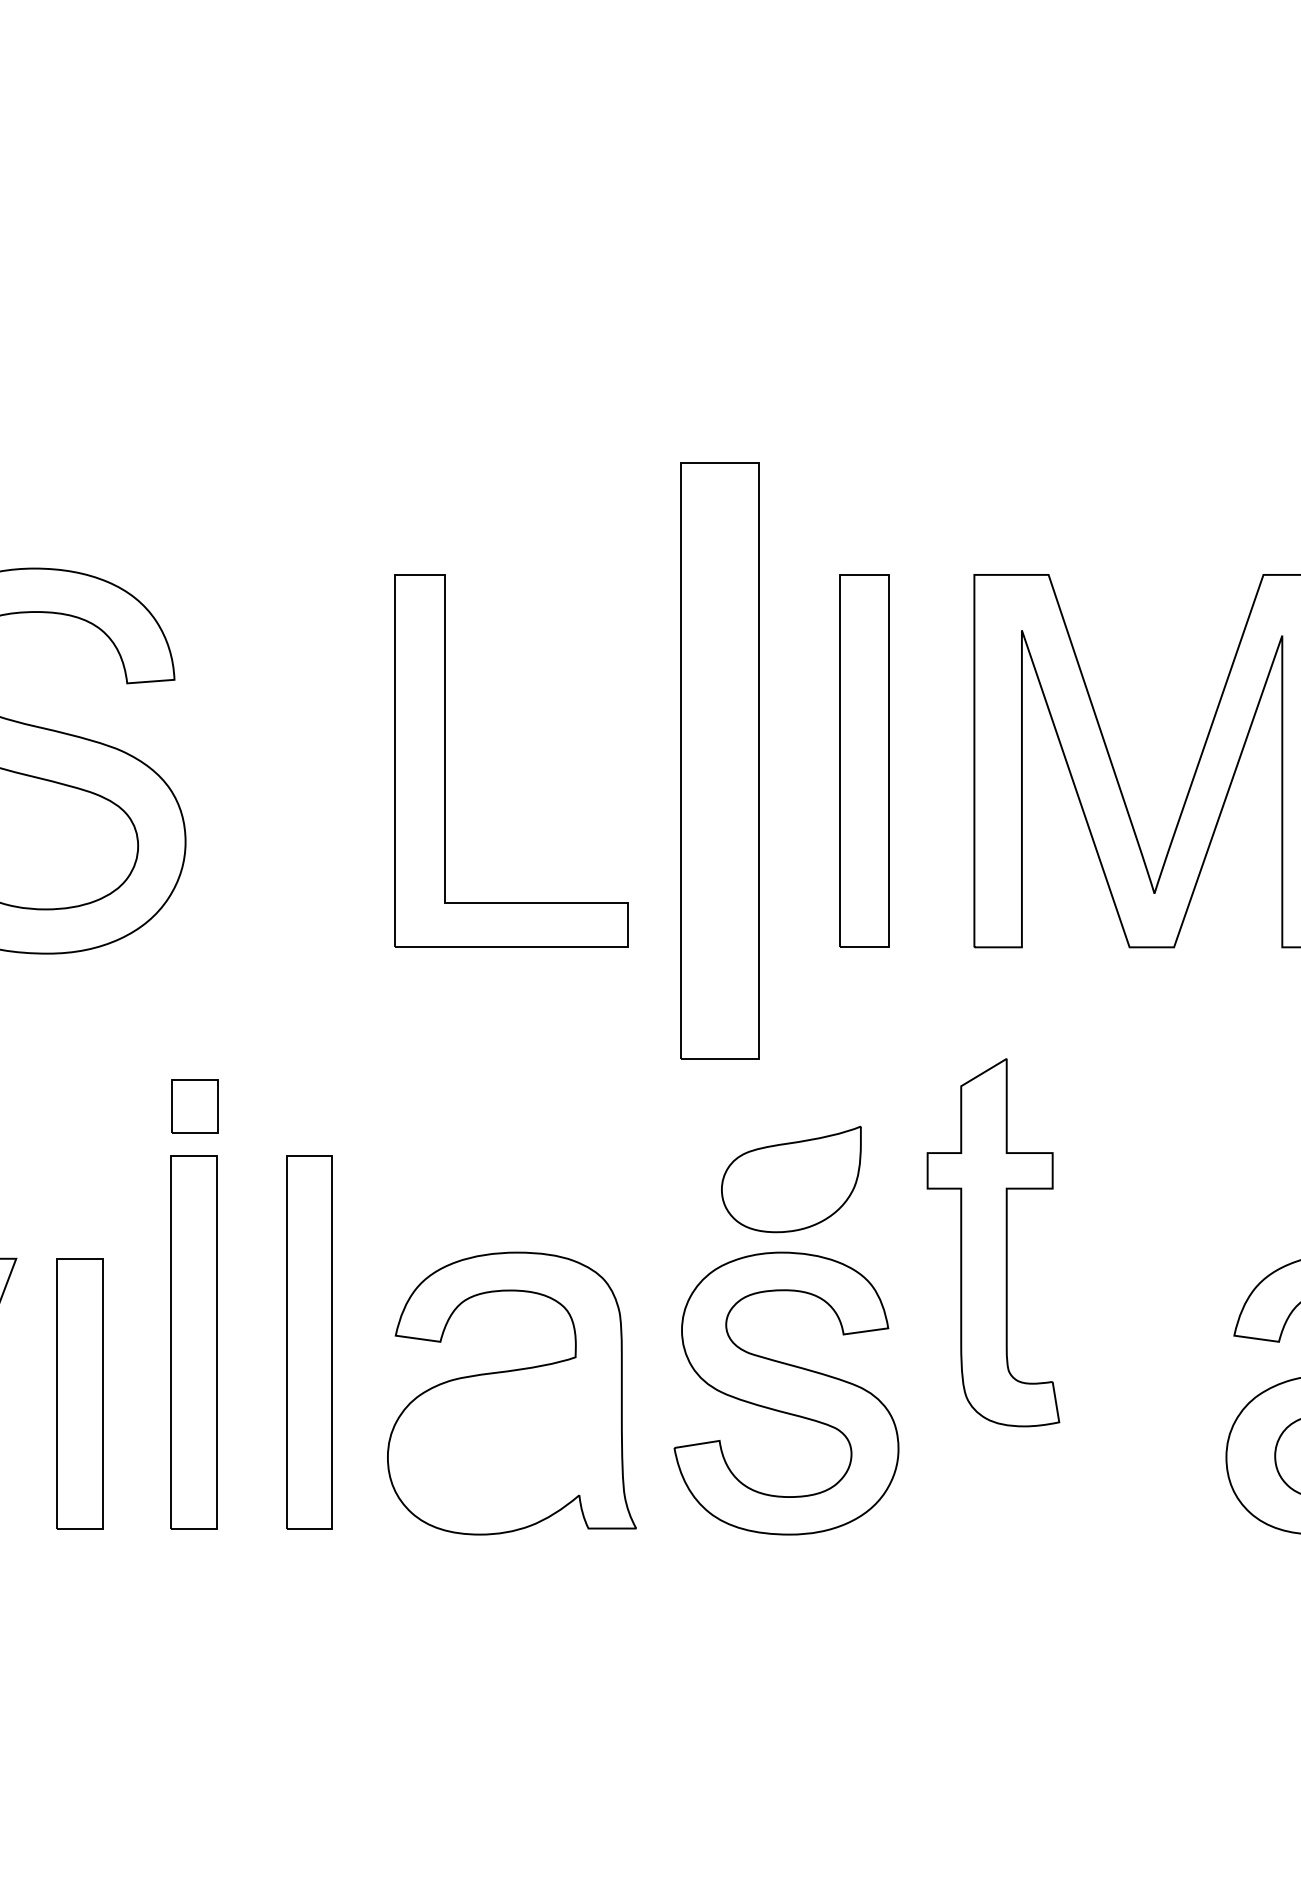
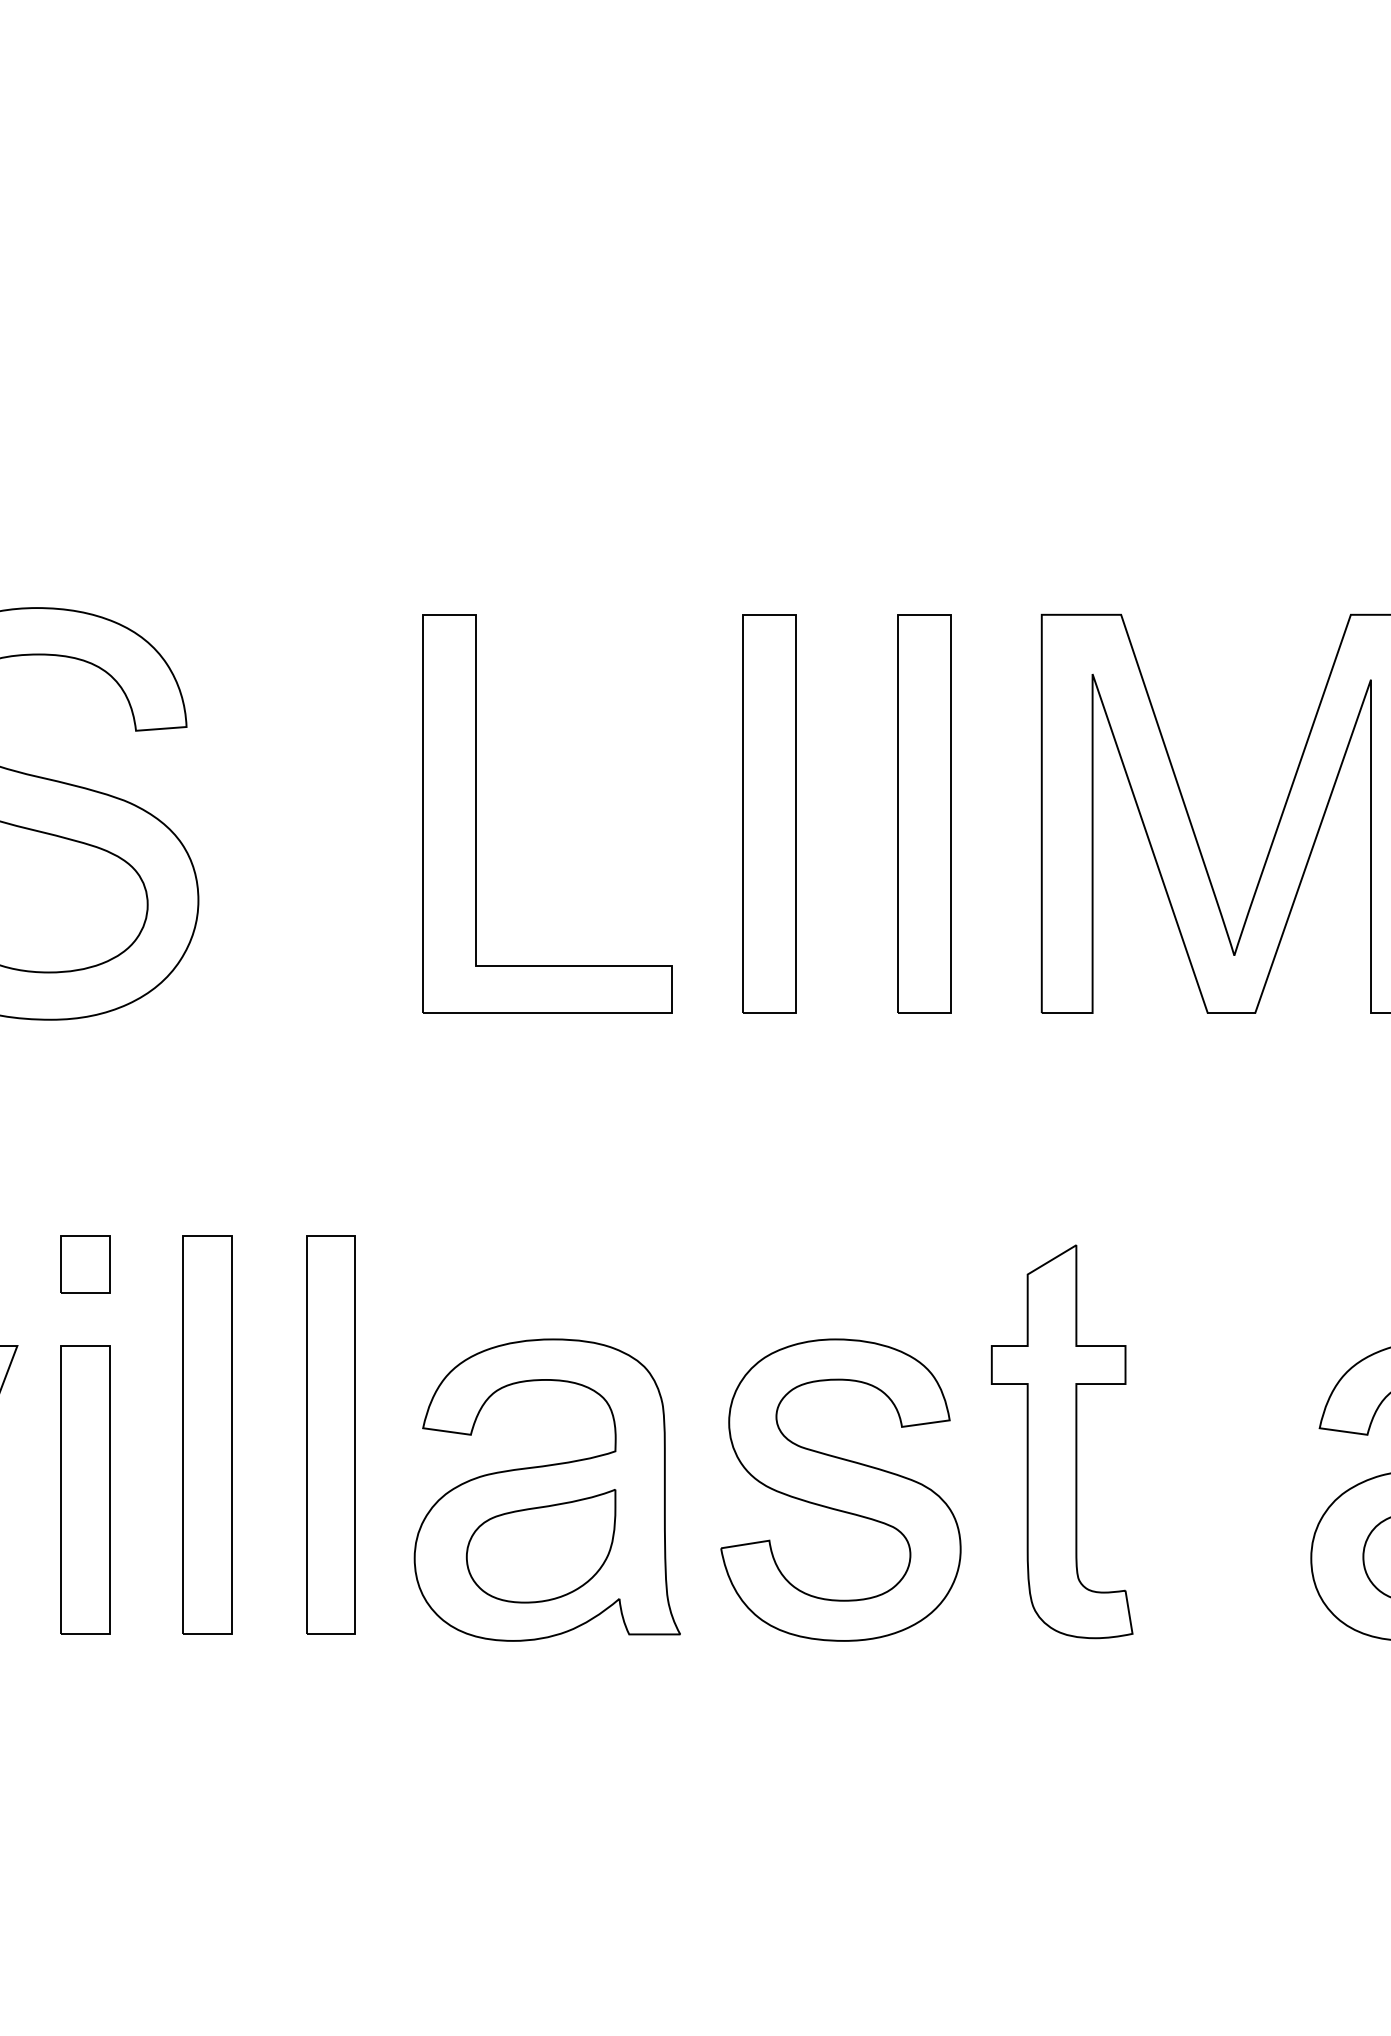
part: (719, 760) -> (769, 813), size x0.62
part: (195, 1106) -> (85, 1264), moved
part: (790, 1179) -> (540, 1546), moved
part: (992, 1242) -> (1061, 1441), moved

